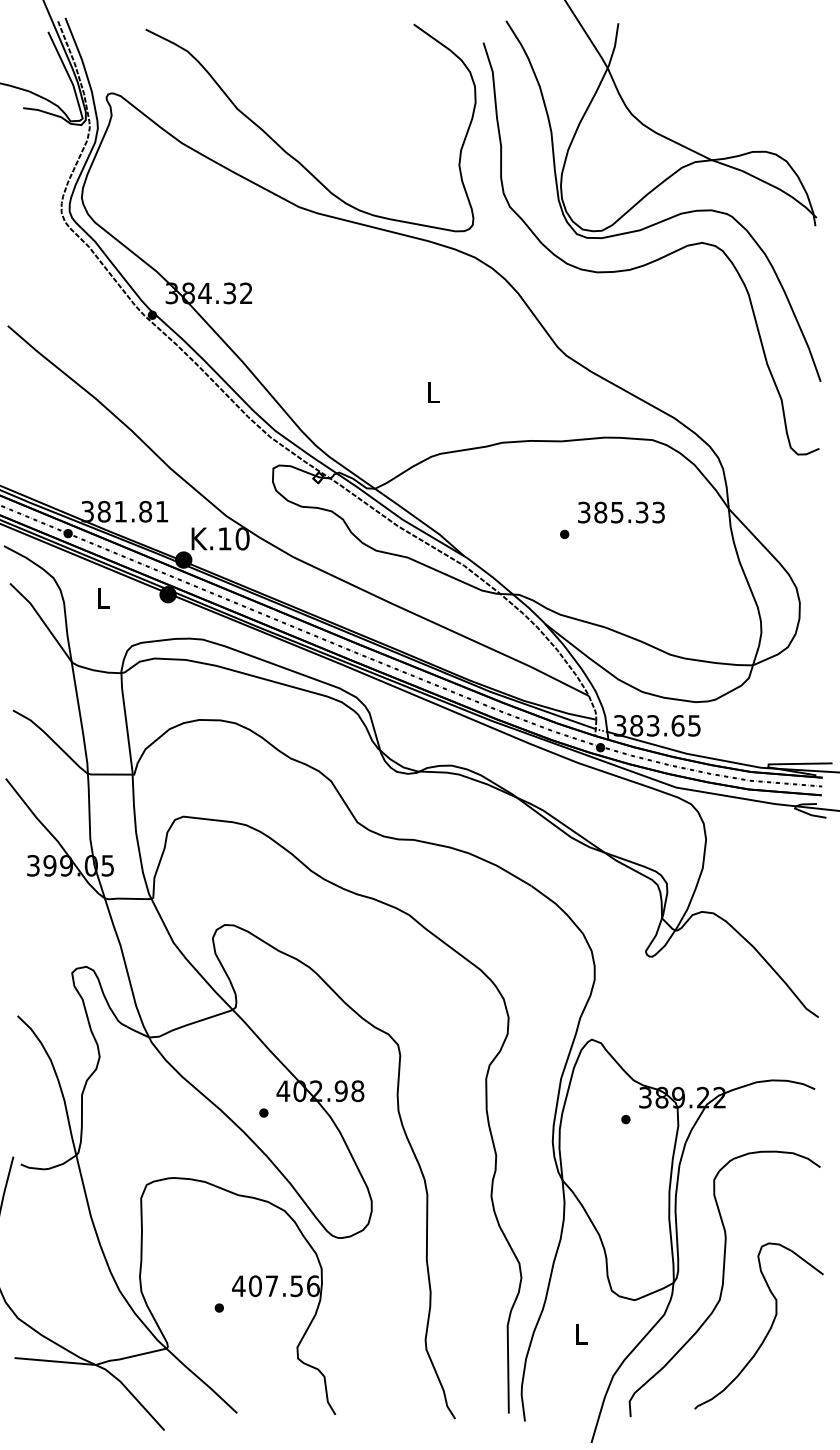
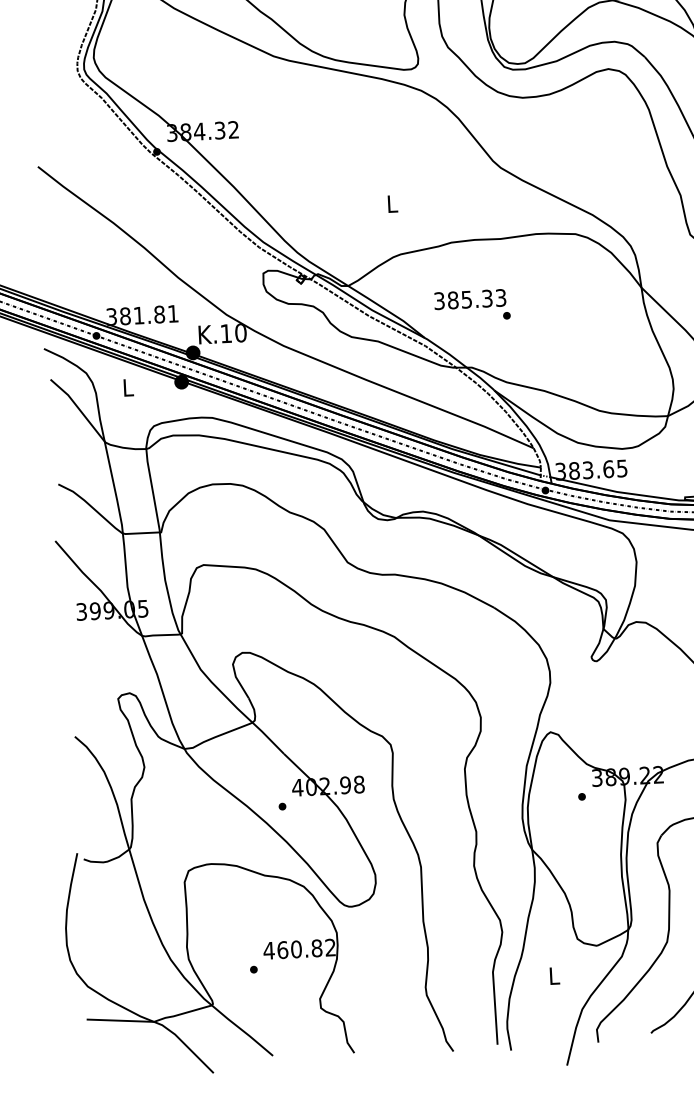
text: (621, 512) -> (470, 299), moved
text: (284, 1286) -> (306, 949), 407.56 -> 460.82

